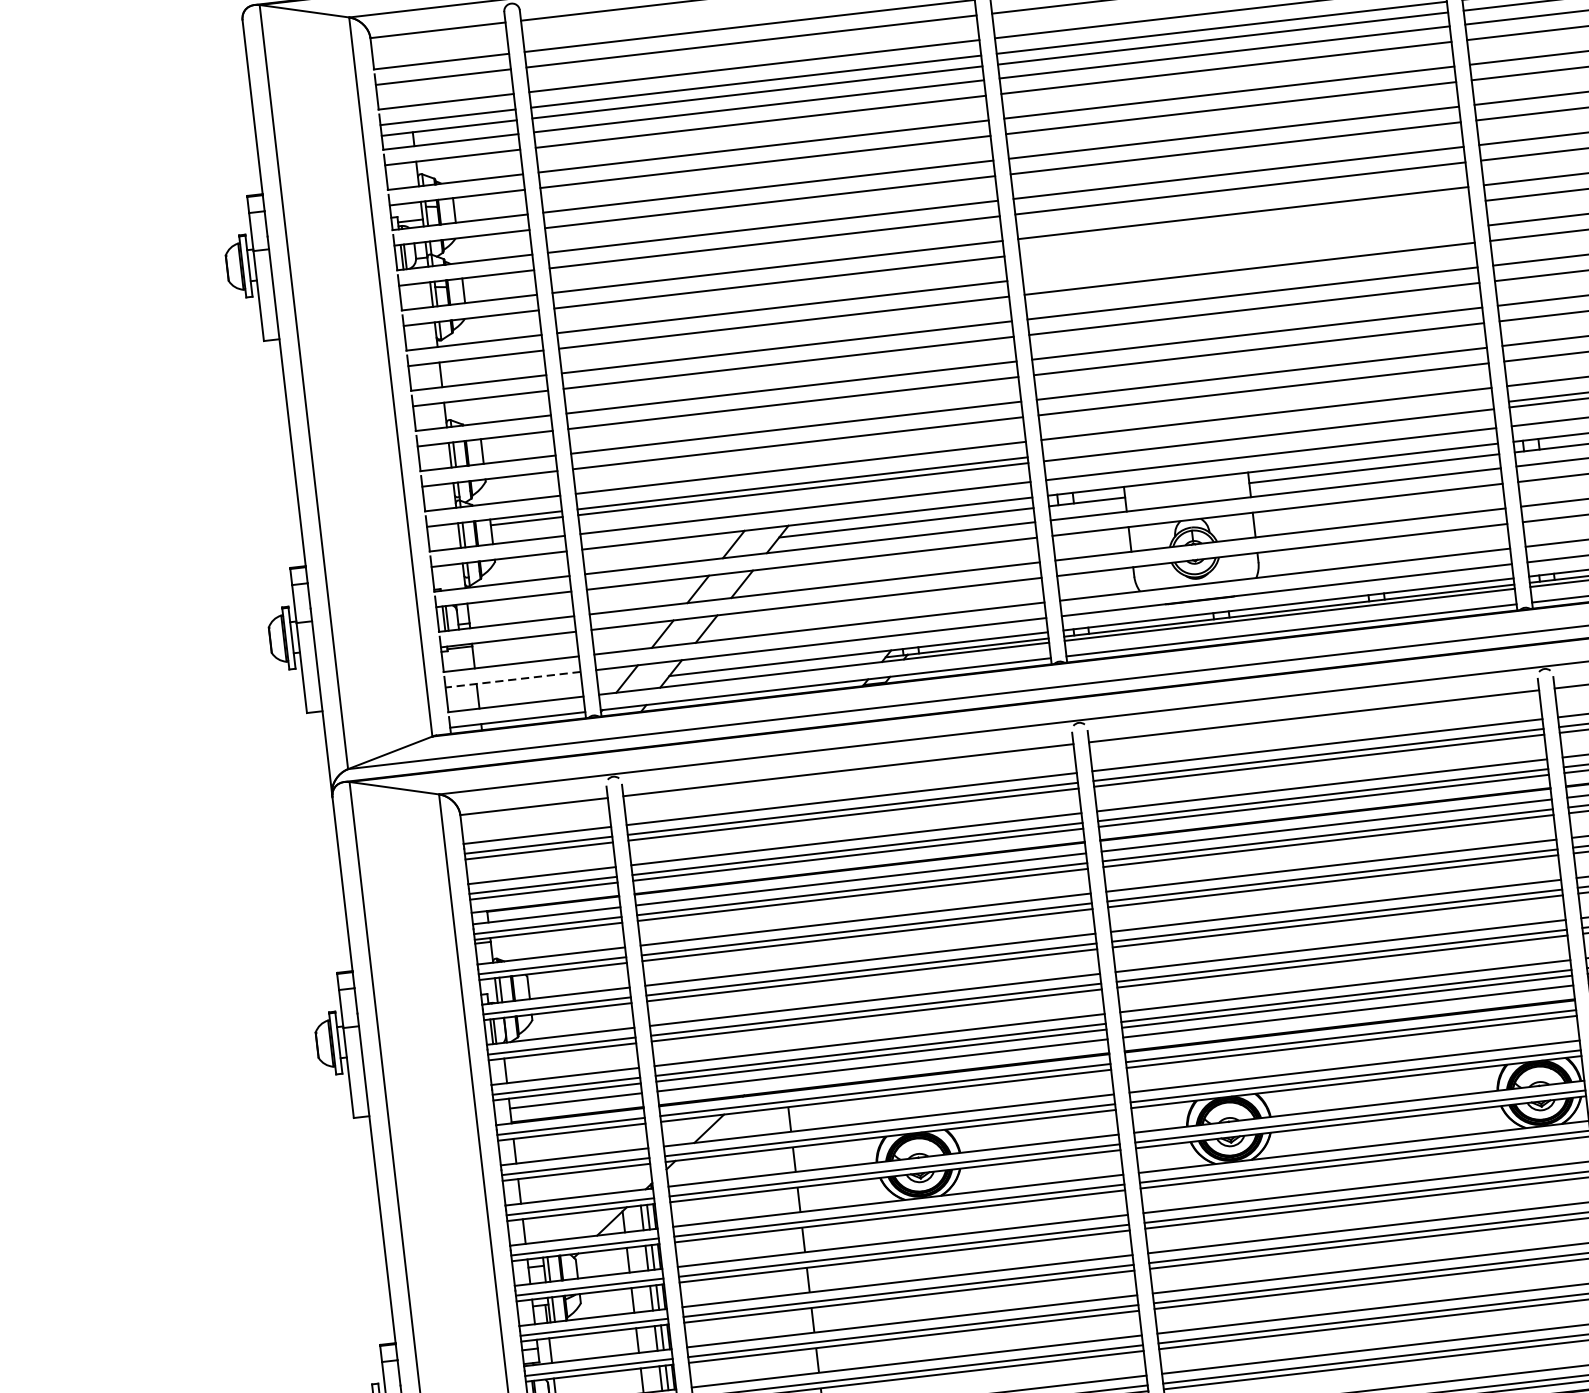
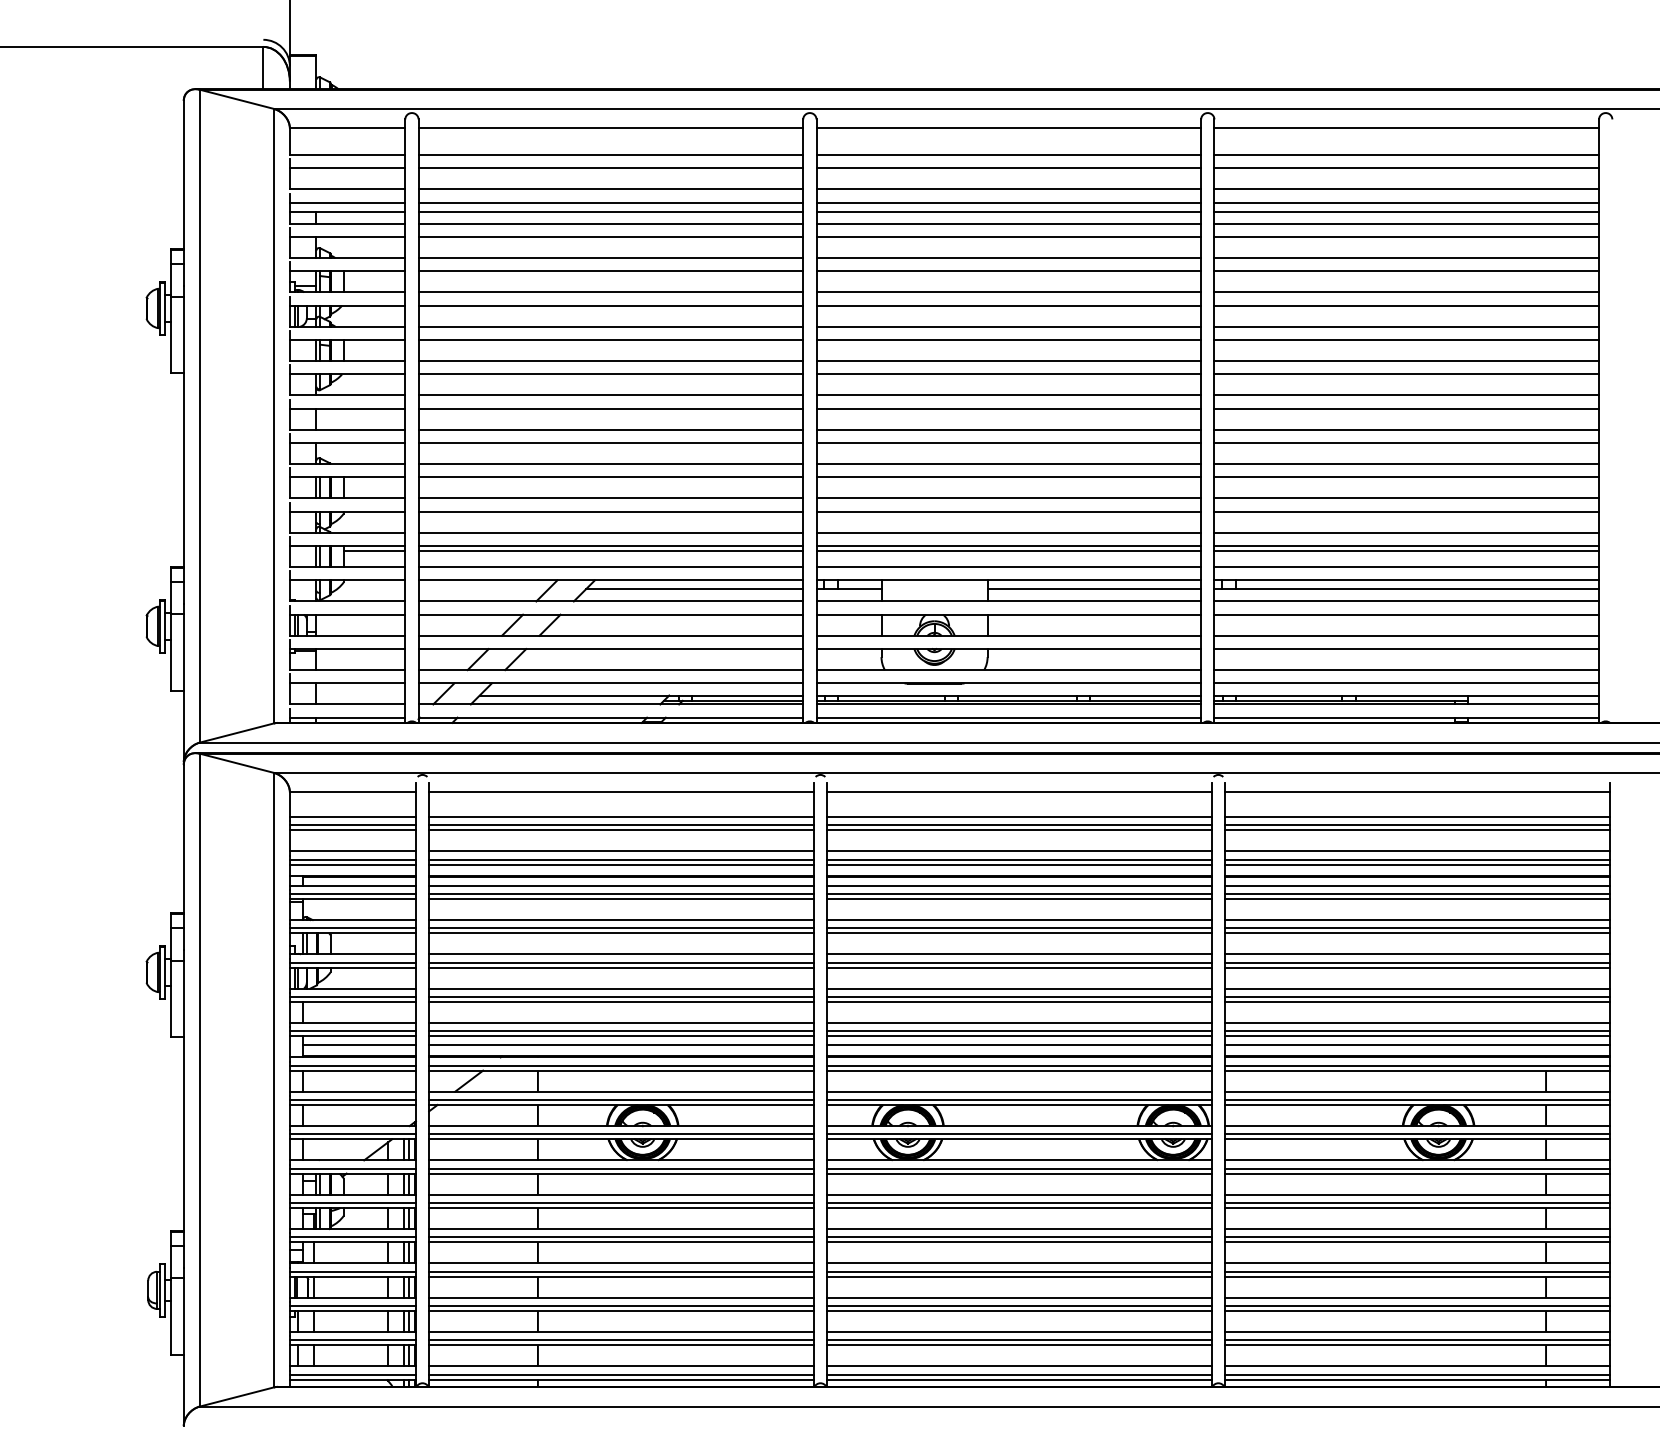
line: (1244, 228) -> (1008, 374), added
line: (1247, 253) -> (1008, 395), added
line: (1267, 430) -> (1008, 546), added
line: (513, 679) -> (347, 683), dashed -> solid

